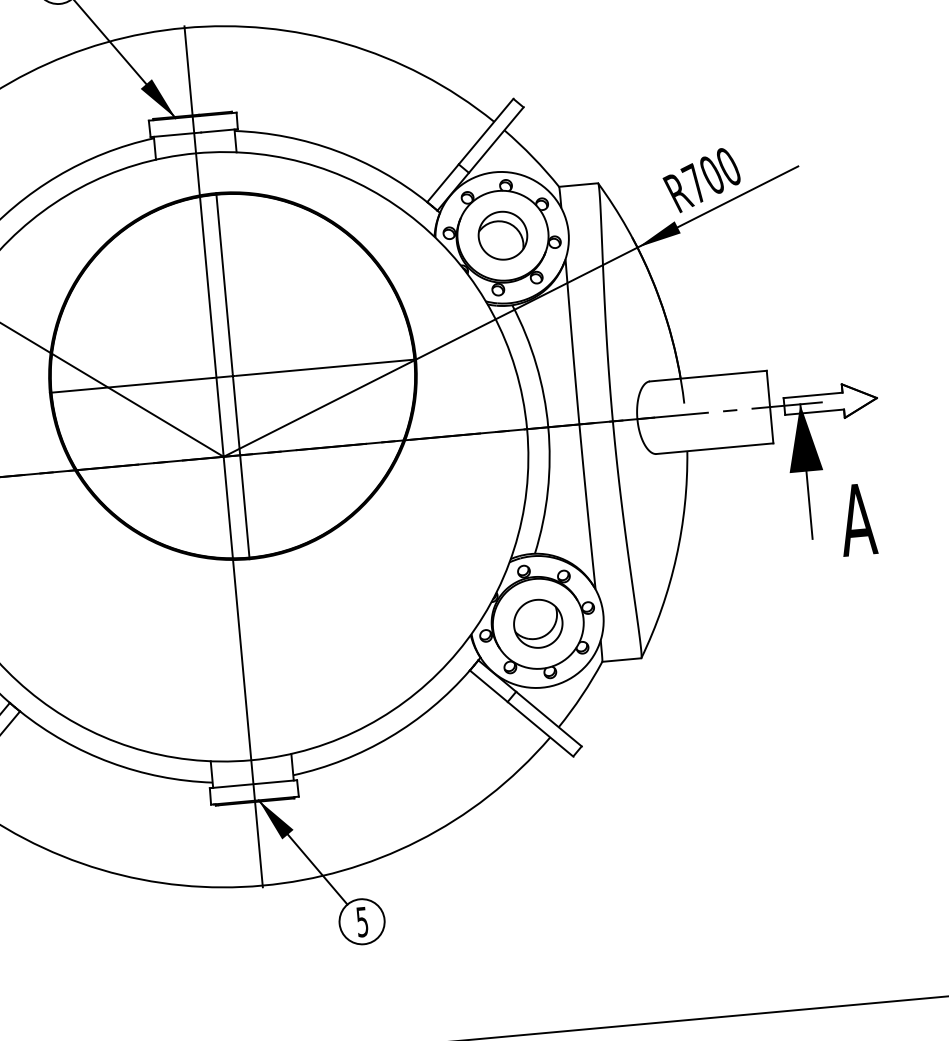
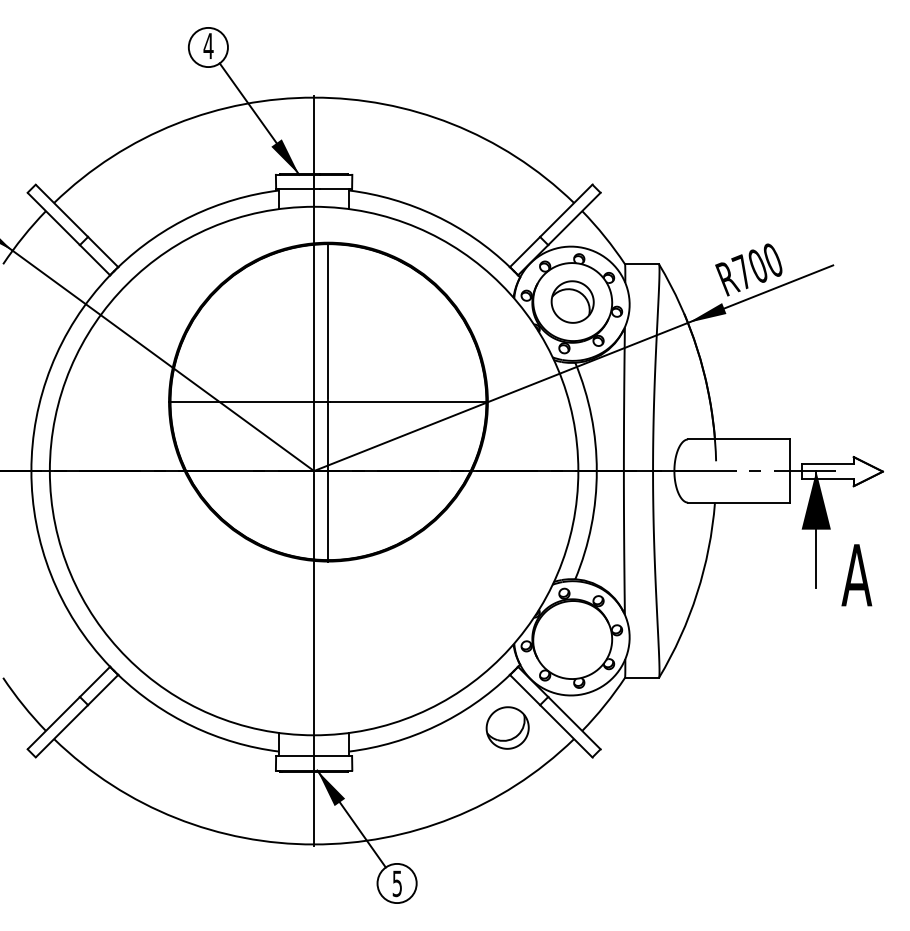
part: (538, 623) -> (507, 727), moved

